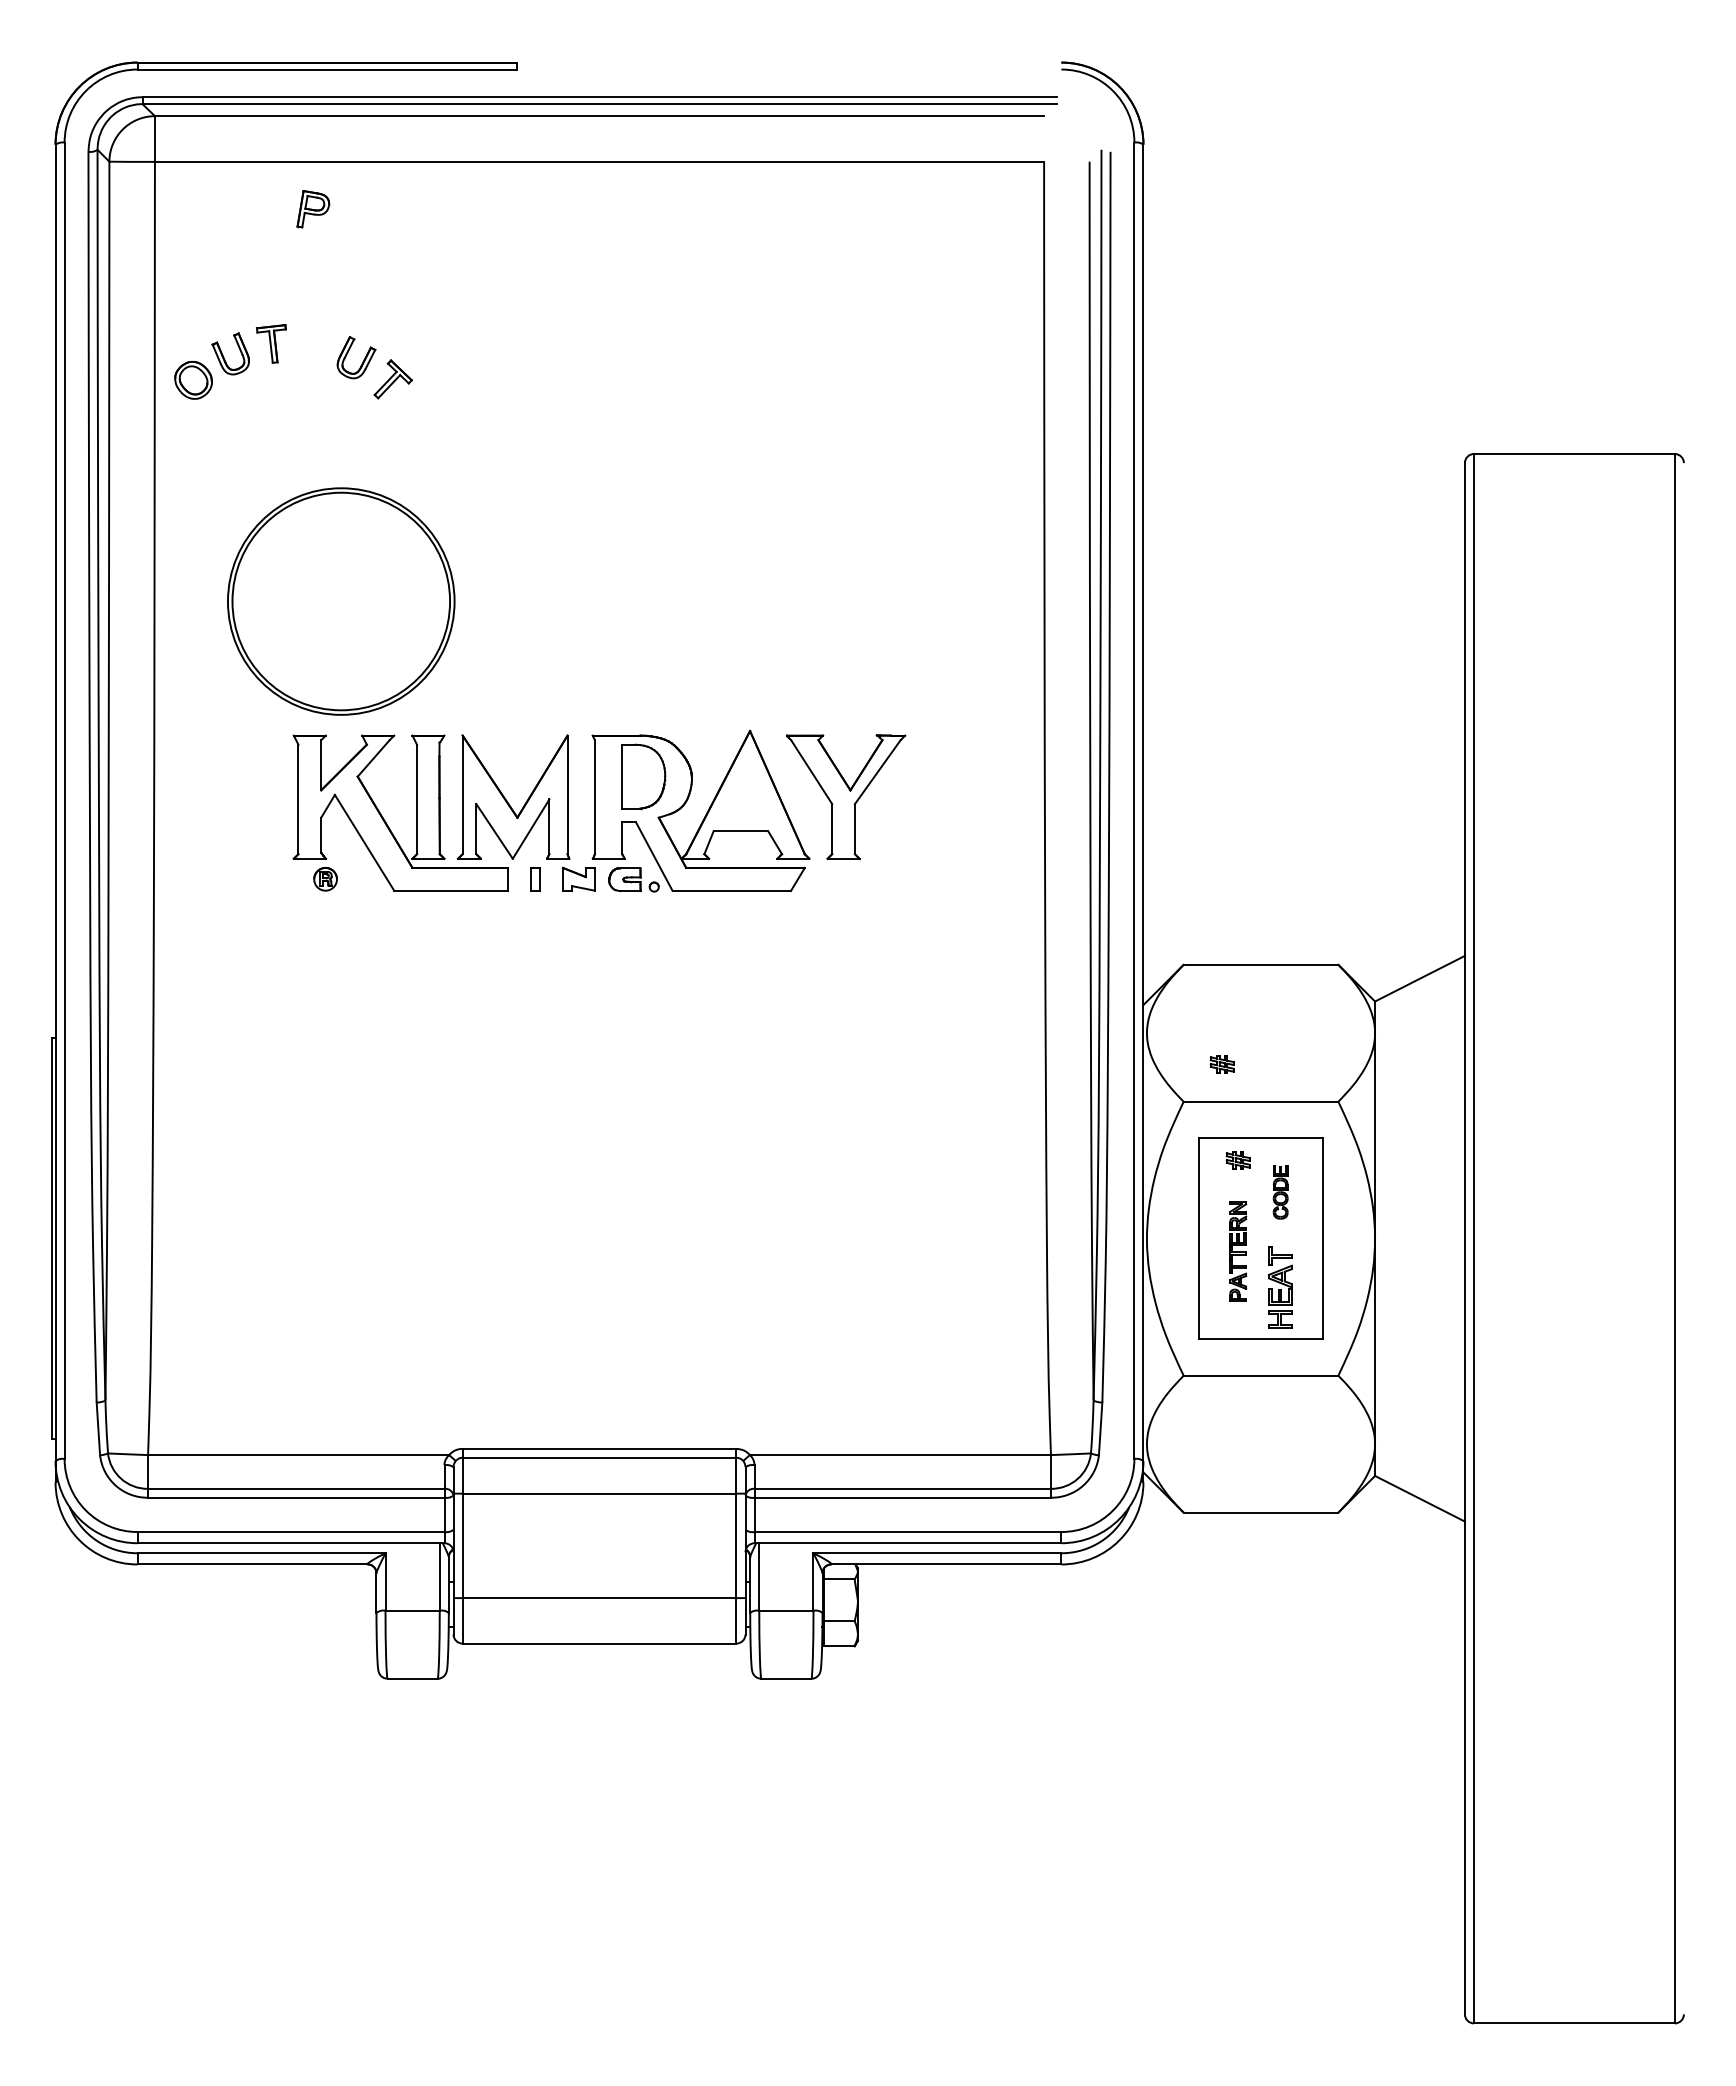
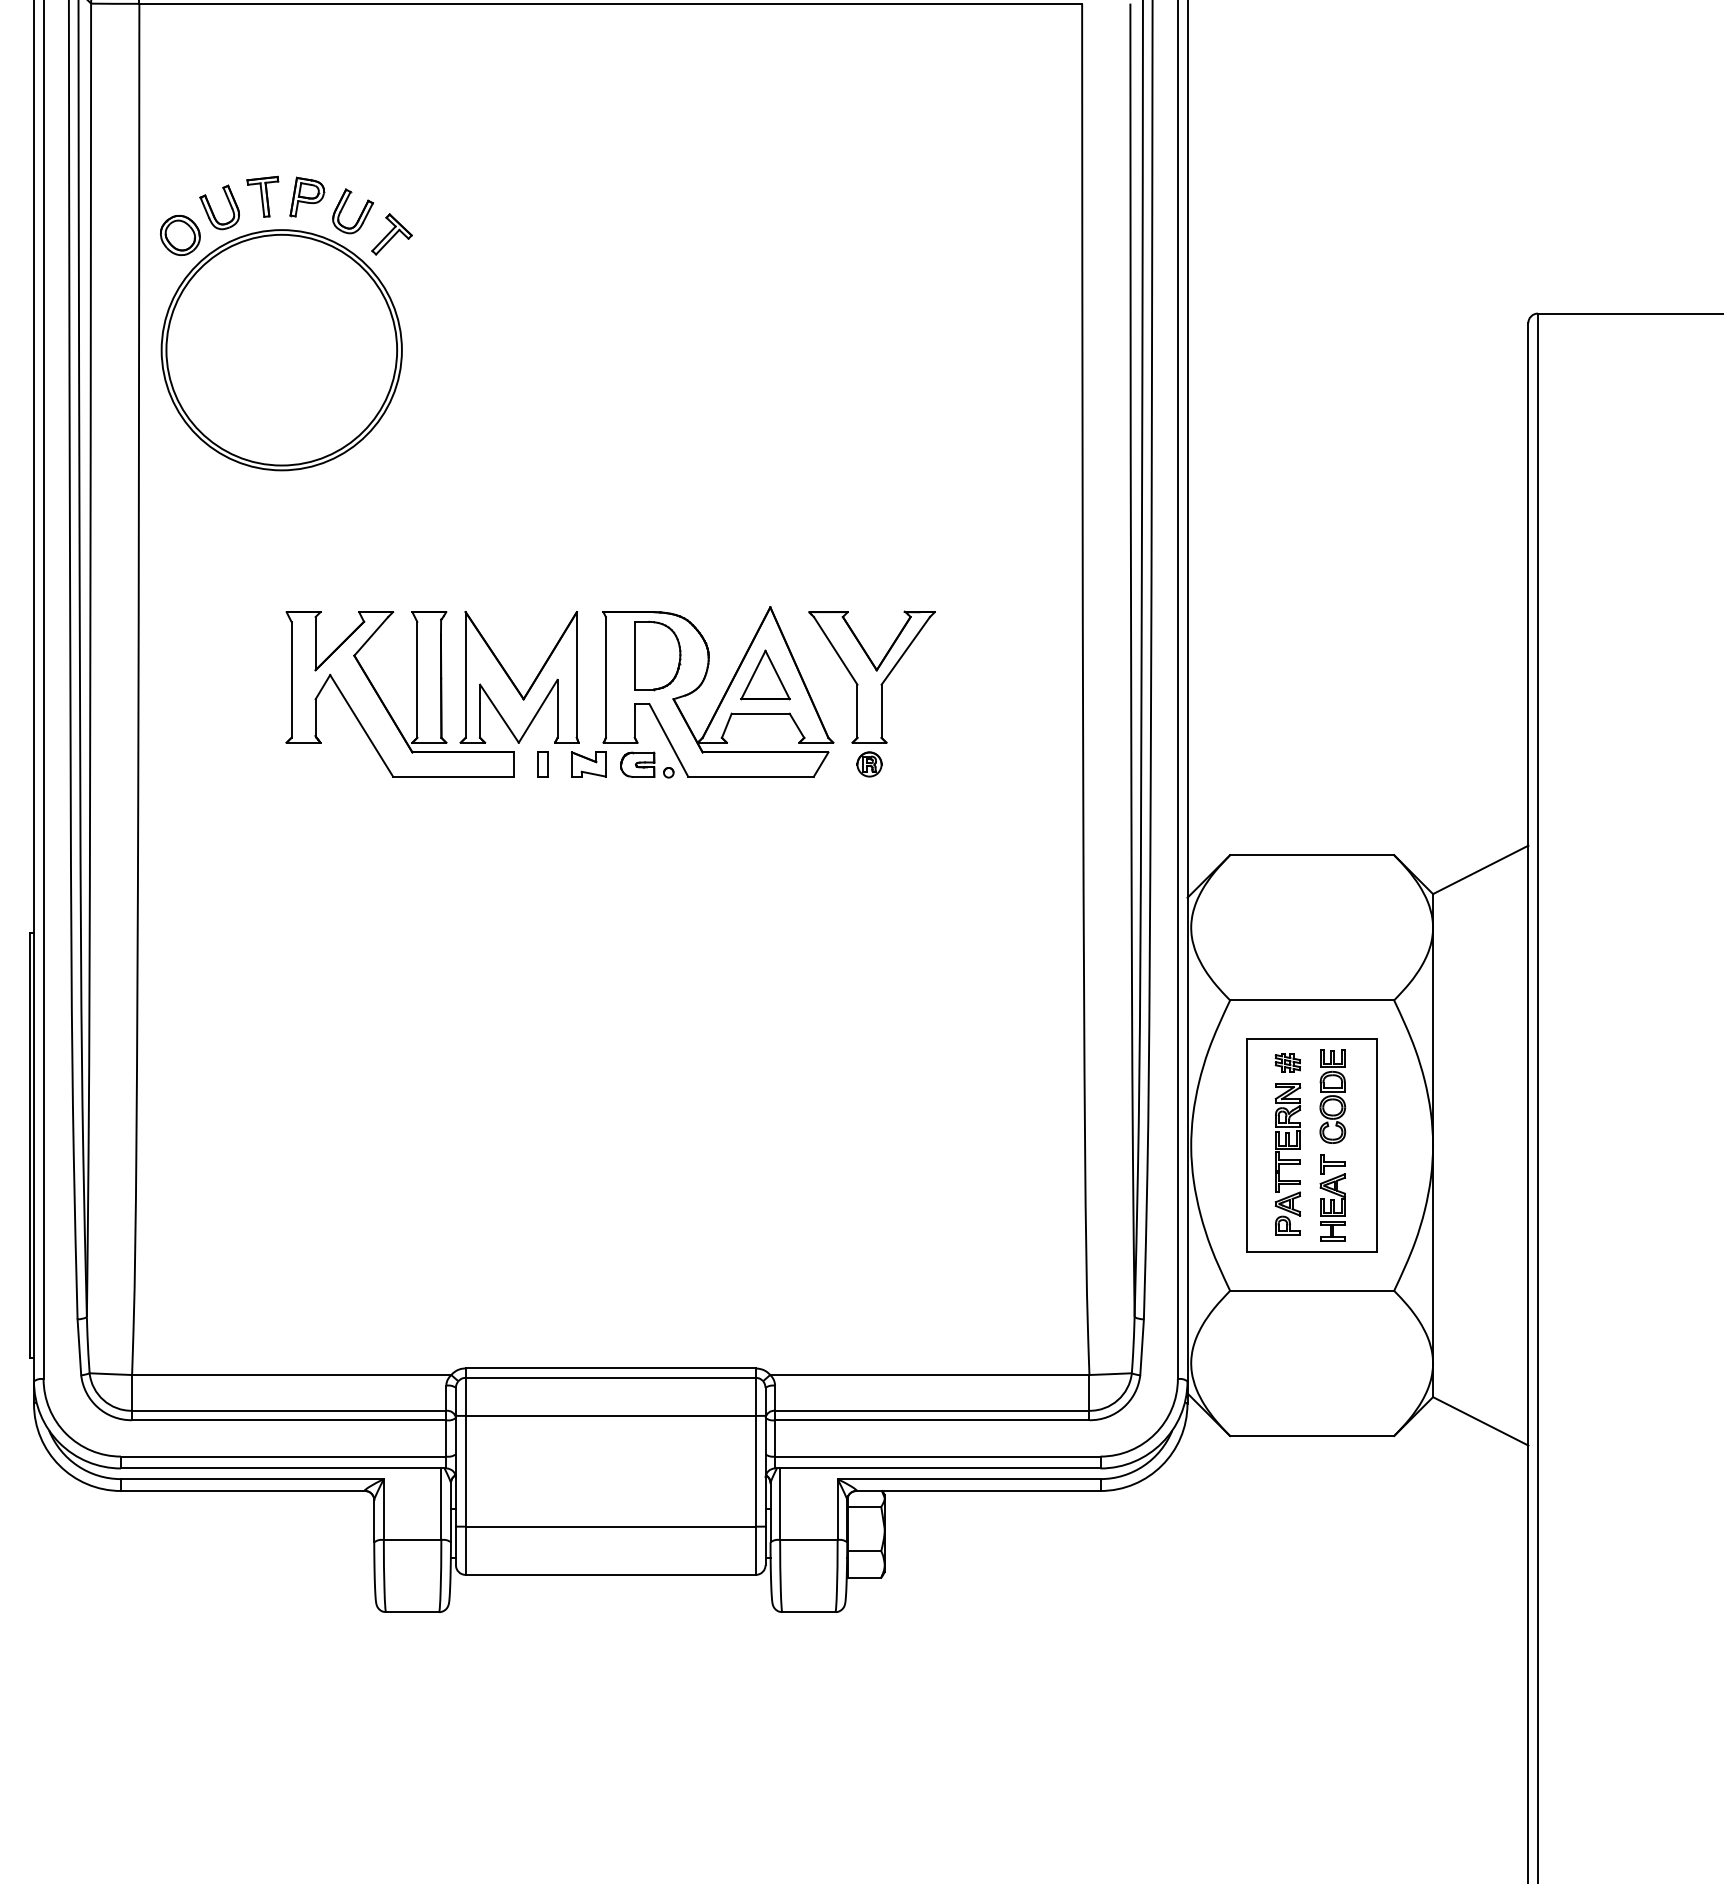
part: (313, 209) -> (307, 197), moved
part: (341, 601) -> (282, 350), moved
part: (745, 794) -> (765, 674), added
part: (325, 879) -> (869, 764), moved
part: (1221, 1064) -> (1270, 960), removed
part: (1280, 1192) -> (1332, 1096), size x1.67
part: (1237, 1251) -> (1287, 1159), size x1.43

